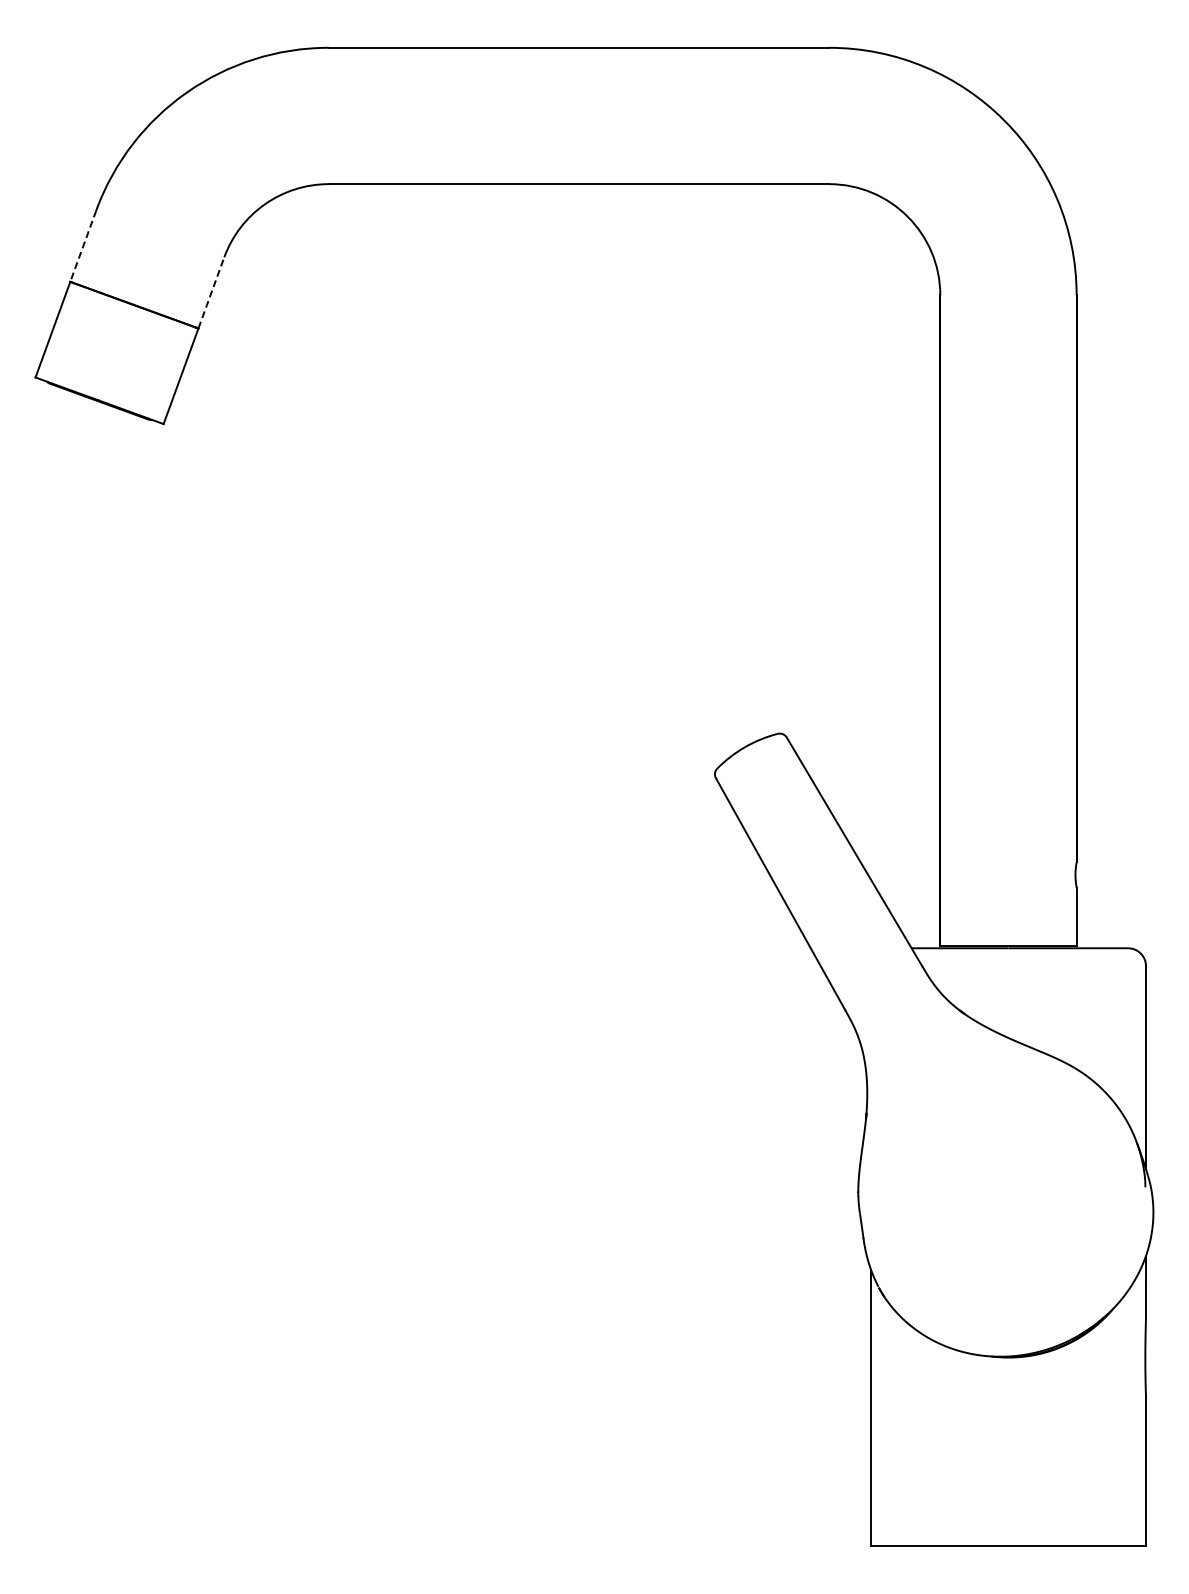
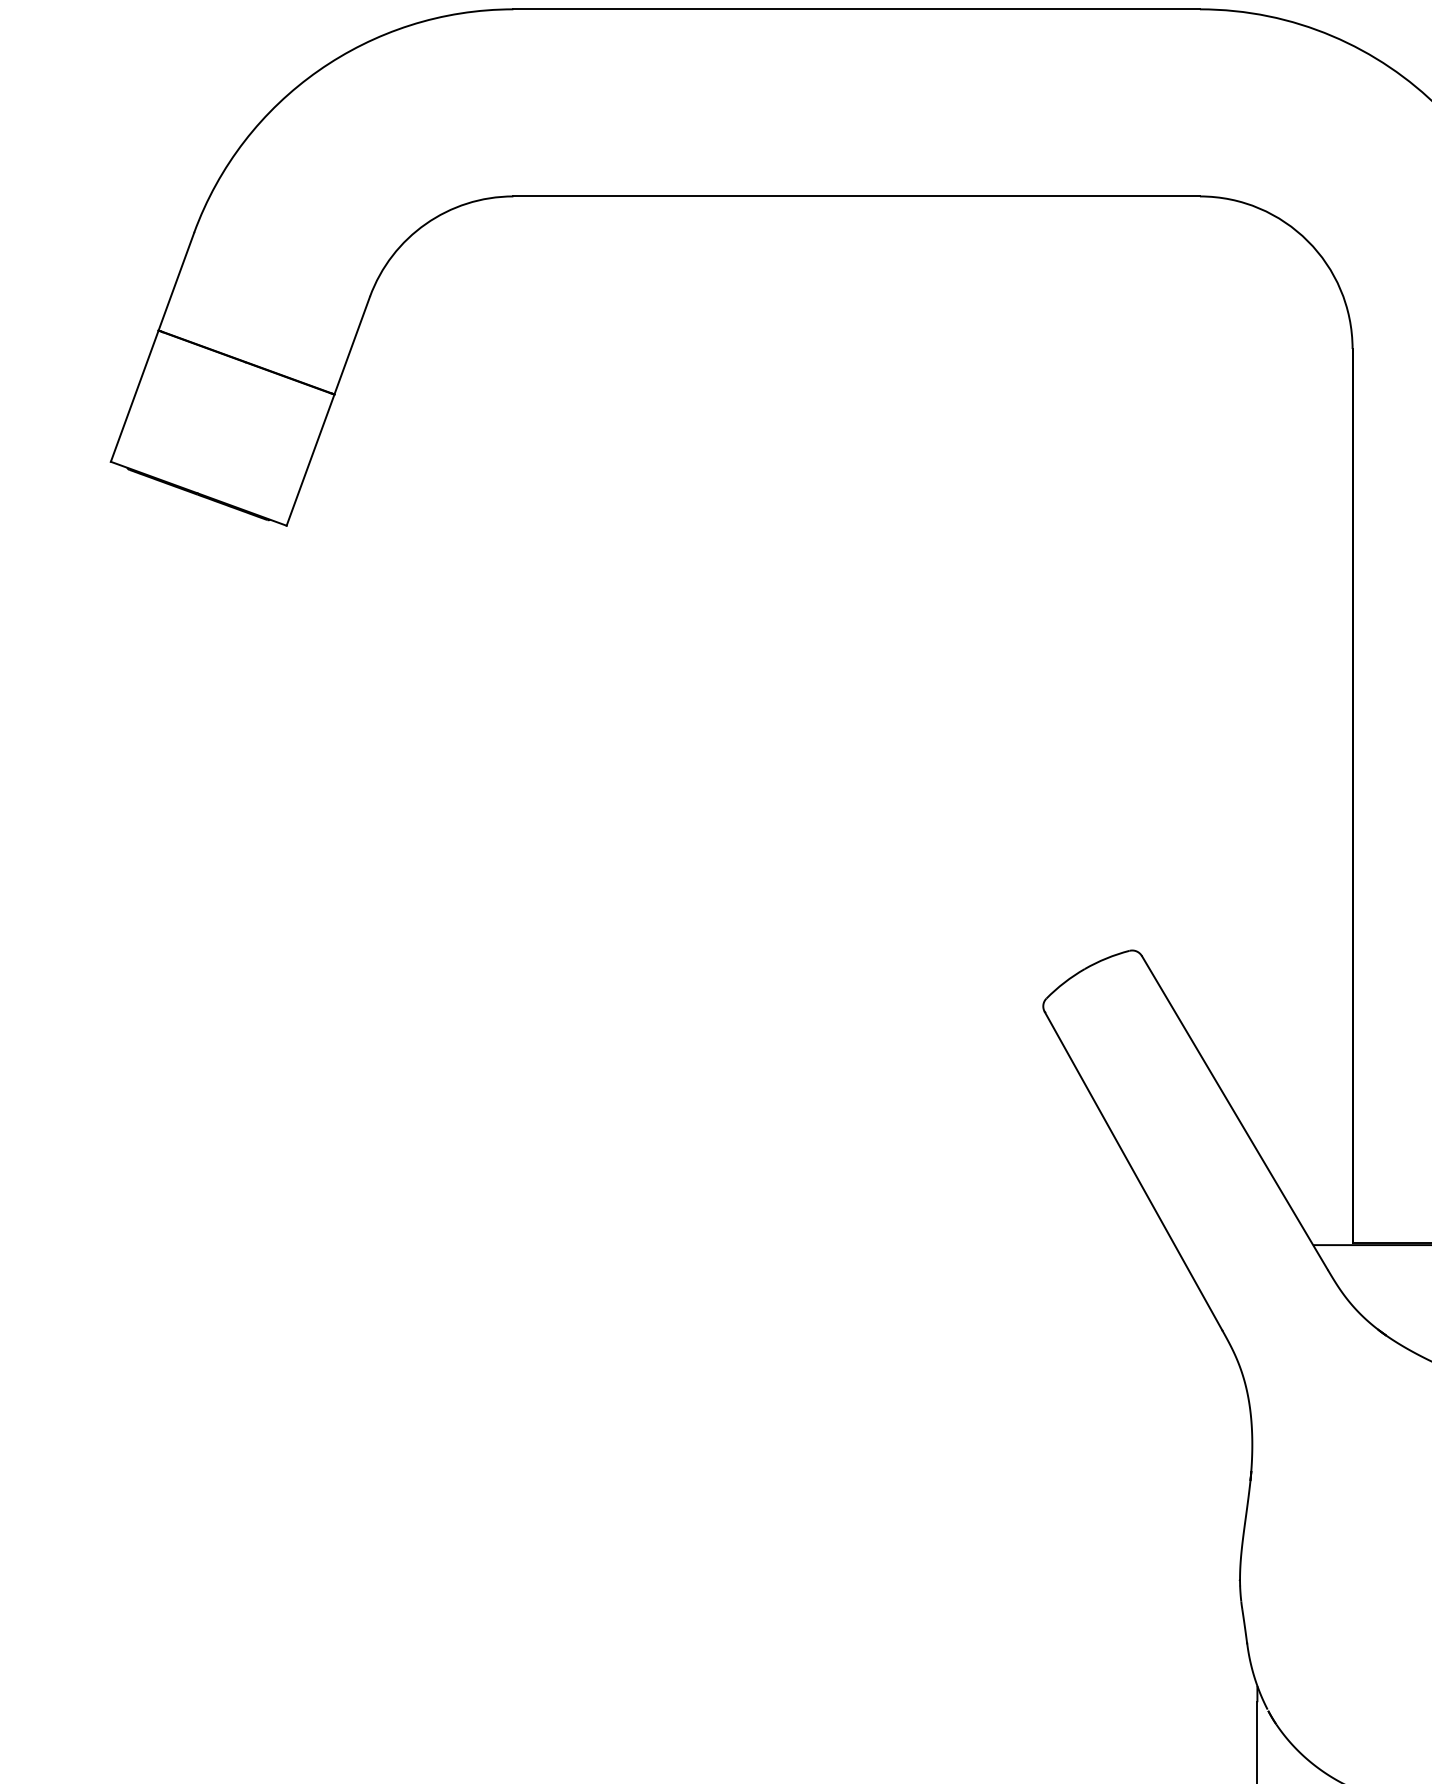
line: (83, 246) -> (176, 282), dashed -> solid
line: (211, 292) -> (352, 345), dashed -> solid

